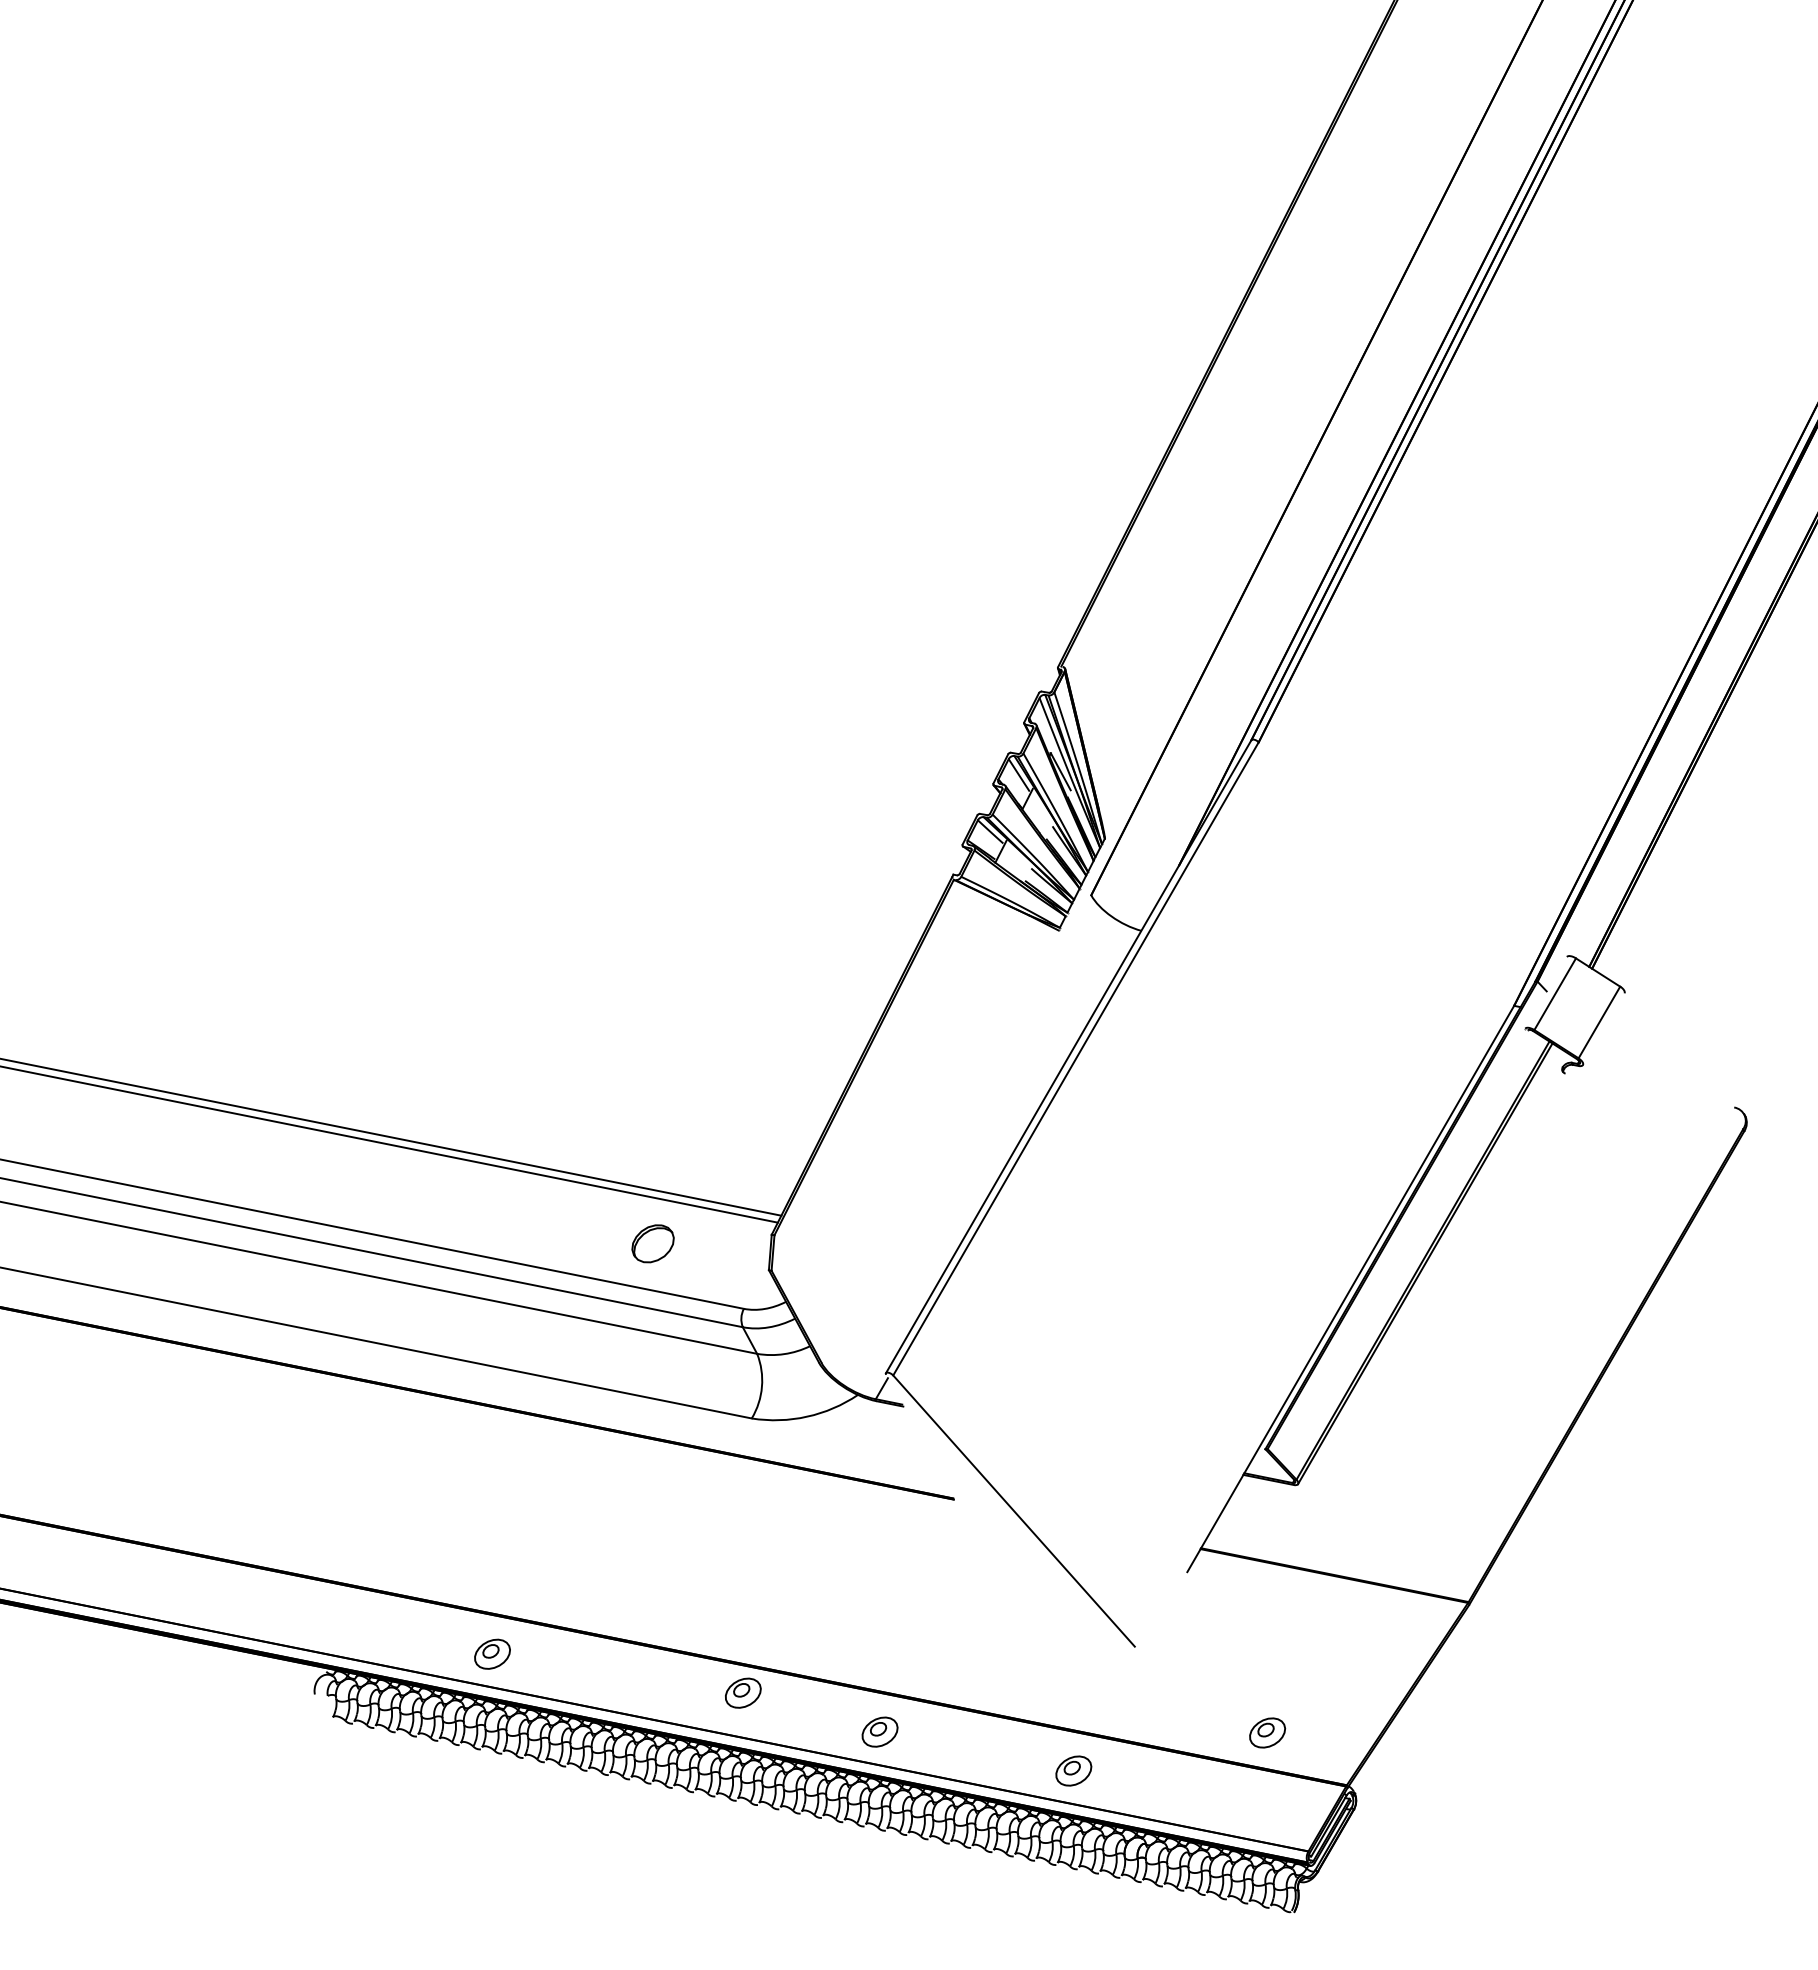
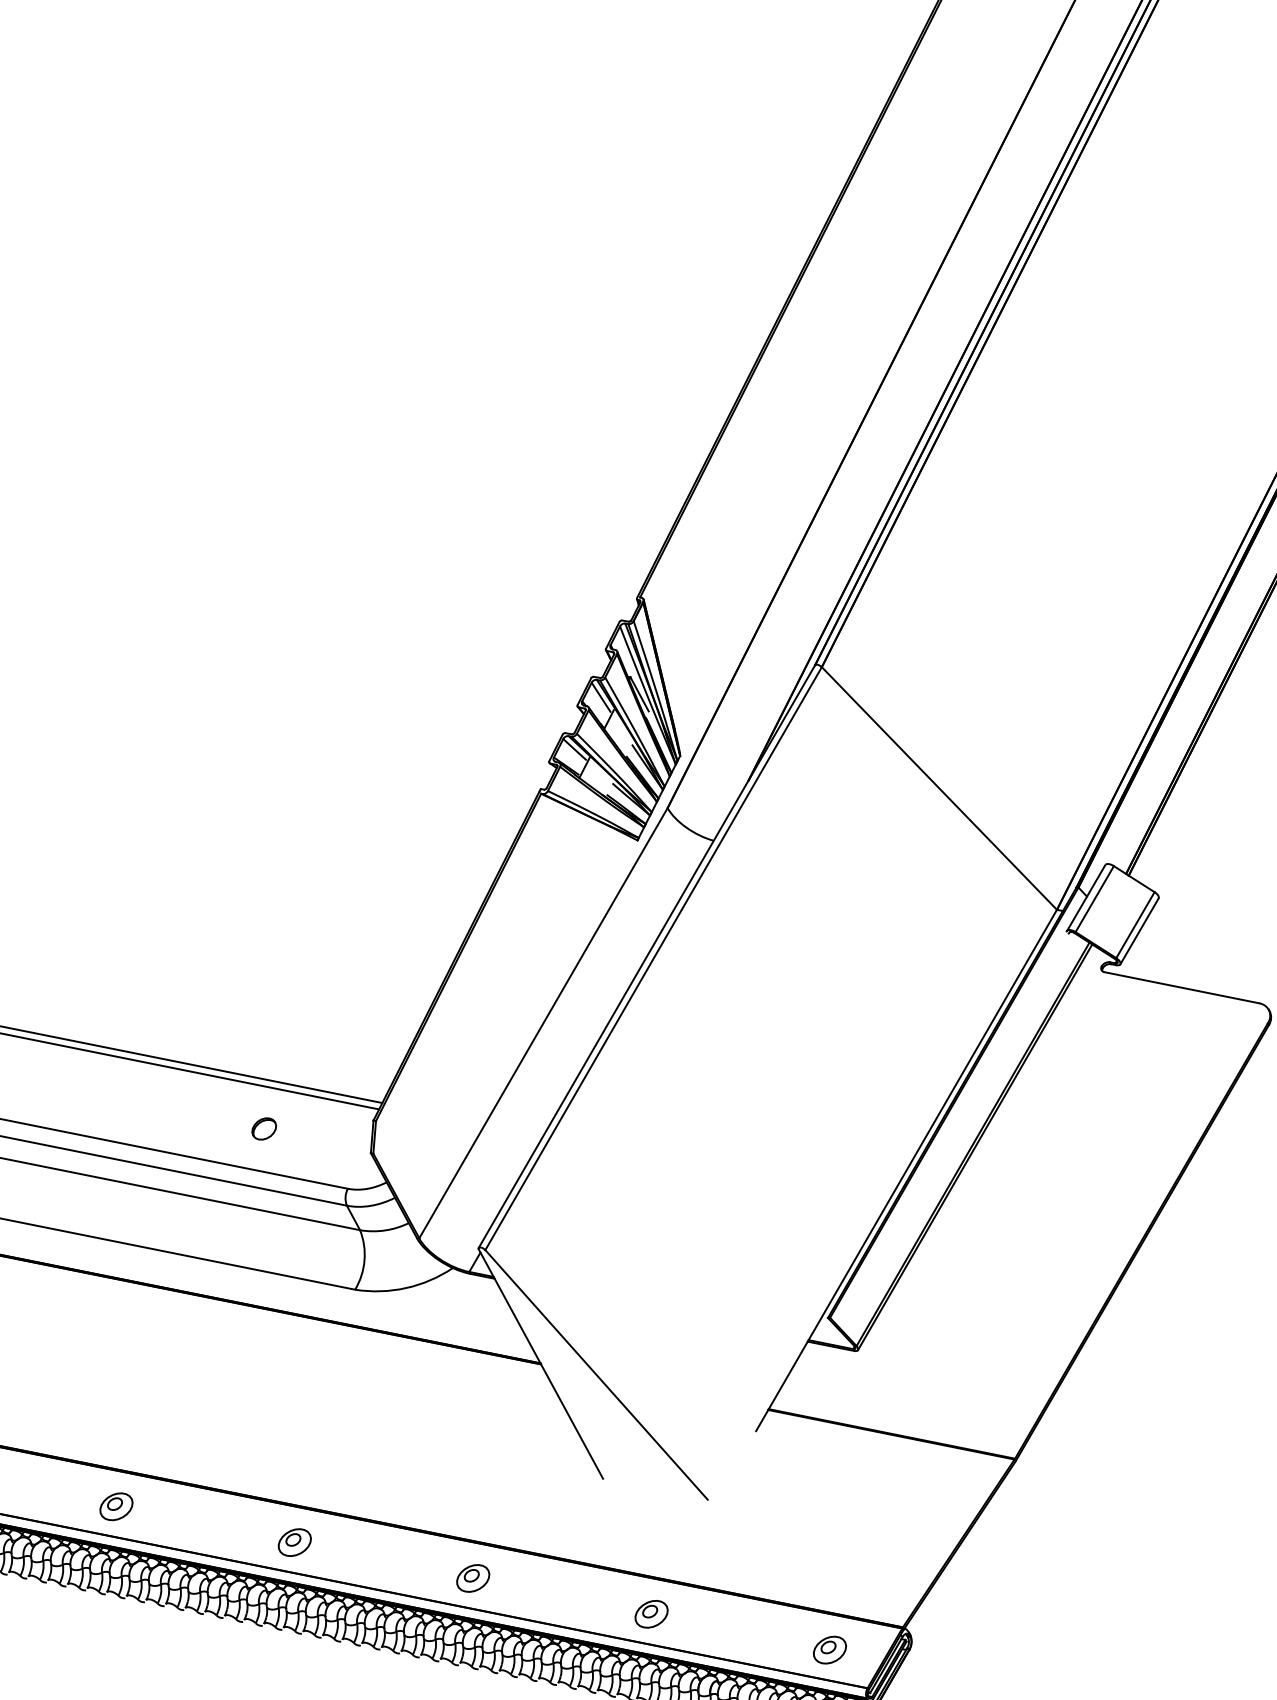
line: (1386, 873) -> (939, 787), added
line: (1545, 992) -> (1085, 897), added
line: (1603, 1029) -> (1139, 931), added
line: (1649, 1090) -> (1181, 987), added
line: (956, 1128) -> (543, 1022), added
part: (652, 1243) -> (263, 1128), size x0.62
line: (953, 1498) -> (540, 1363), added
part: (743, 1692) -> (295, 1541), moved
part: (1267, 1732) -> (829, 1649), moved

